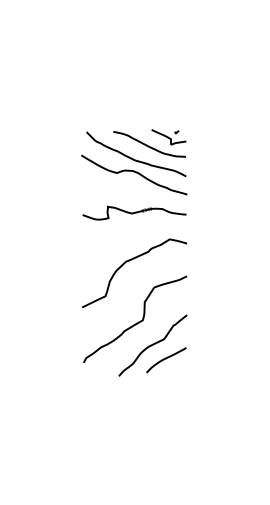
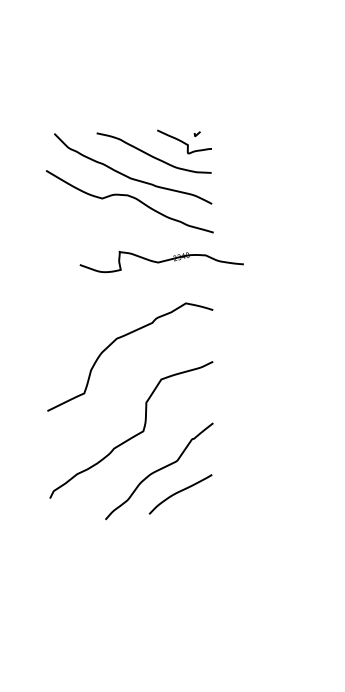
part: (134, 212) -> (161, 260), moved

